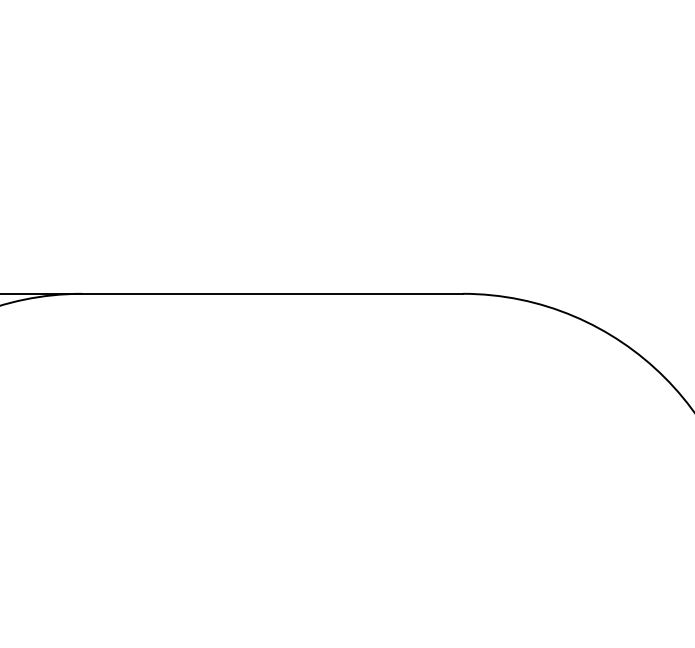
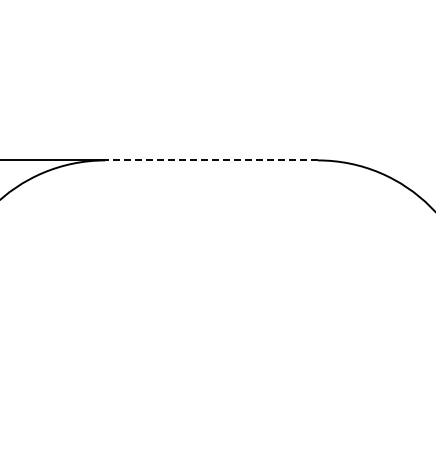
line: (272, 293) -> (211, 160), solid -> dashed

